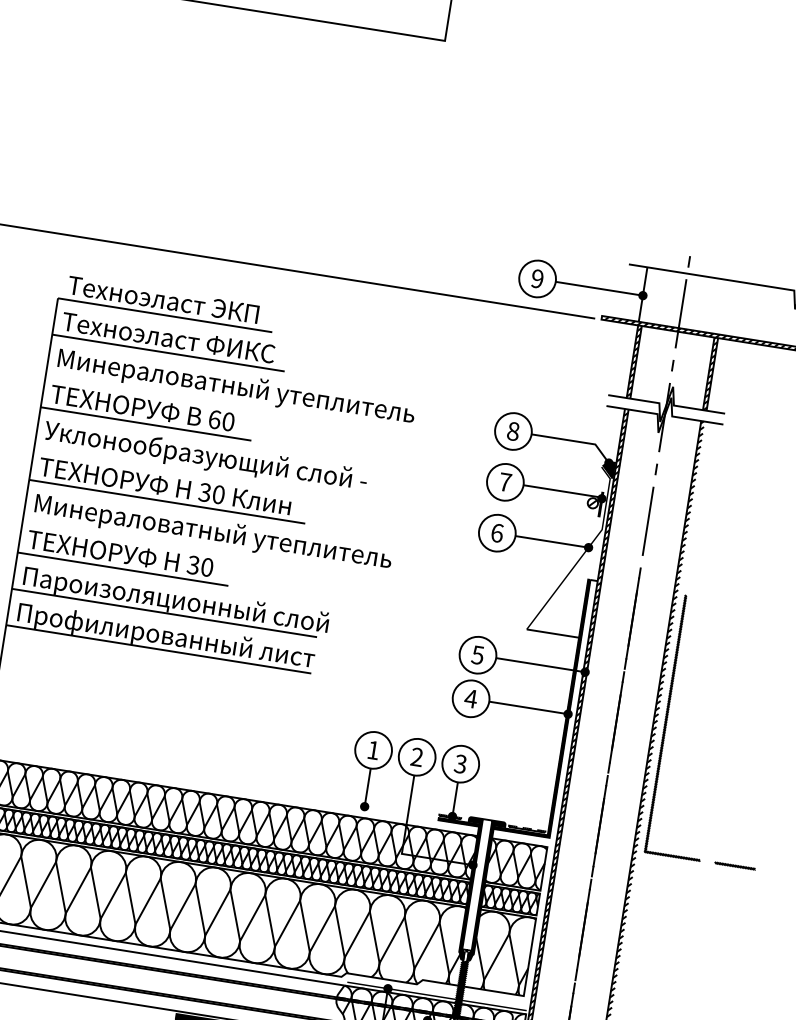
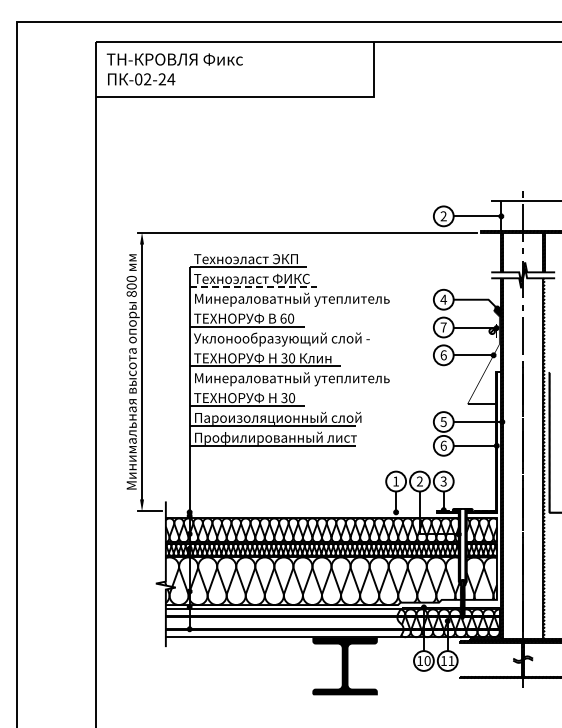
text: (537, 279) -> (443, 216), 9 -> 2
line: (168, 353) -> (253, 287), solid -> dashed
text: (513, 430) -> (443, 299), 8 -> 4
text: (470, 698) -> (443, 445), 4 -> 6

